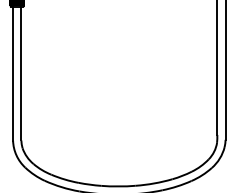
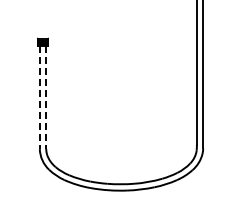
line: (12, 73) -> (39, 97), solid -> dashed
line: (21, 73) -> (46, 97), solid -> dashed

